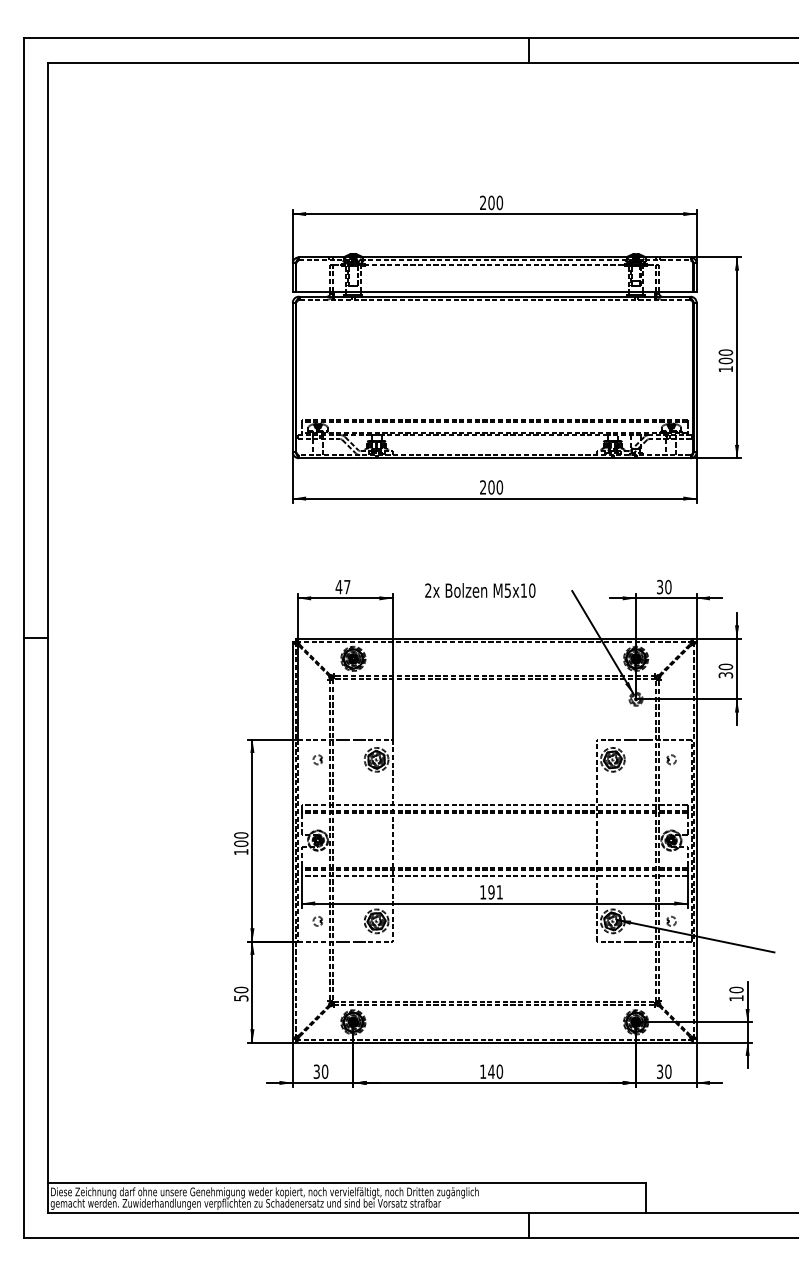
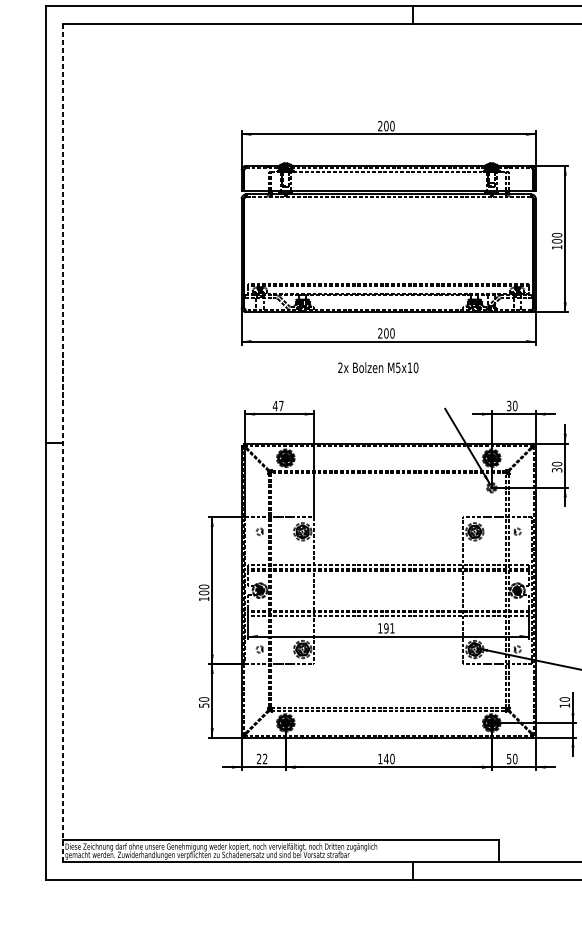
text: (480, 590) -> (378, 367), moved
line: (48, 638) -> (63, 443), solid -> dashed
text: (320, 1071) -> (261, 758), 30 -> 22
text: (660, 1071) -> (509, 758), 30 -> 50

